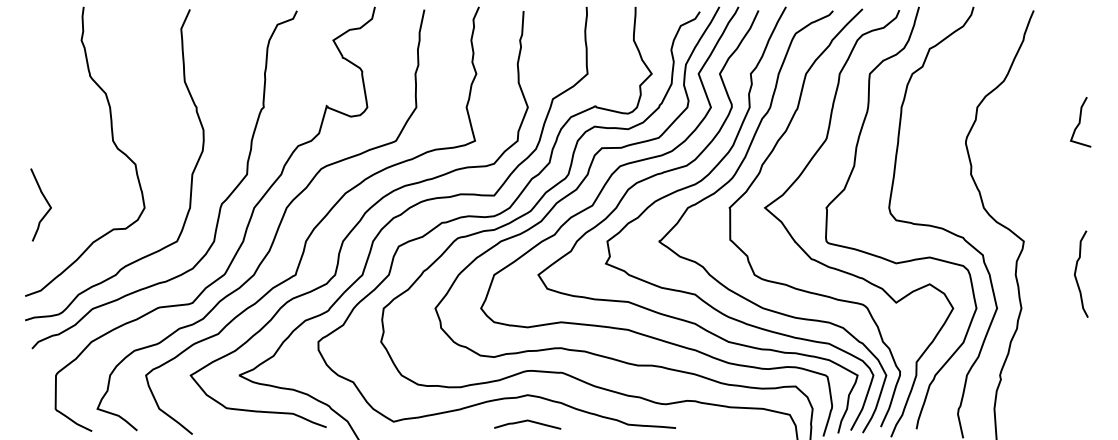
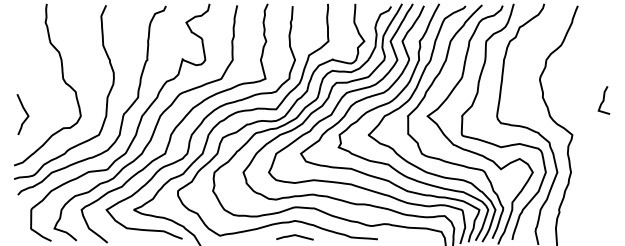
curve: (1079, 122) -> (603, 100), moved
curve: (1077, 270) -> (602, 151), removed

